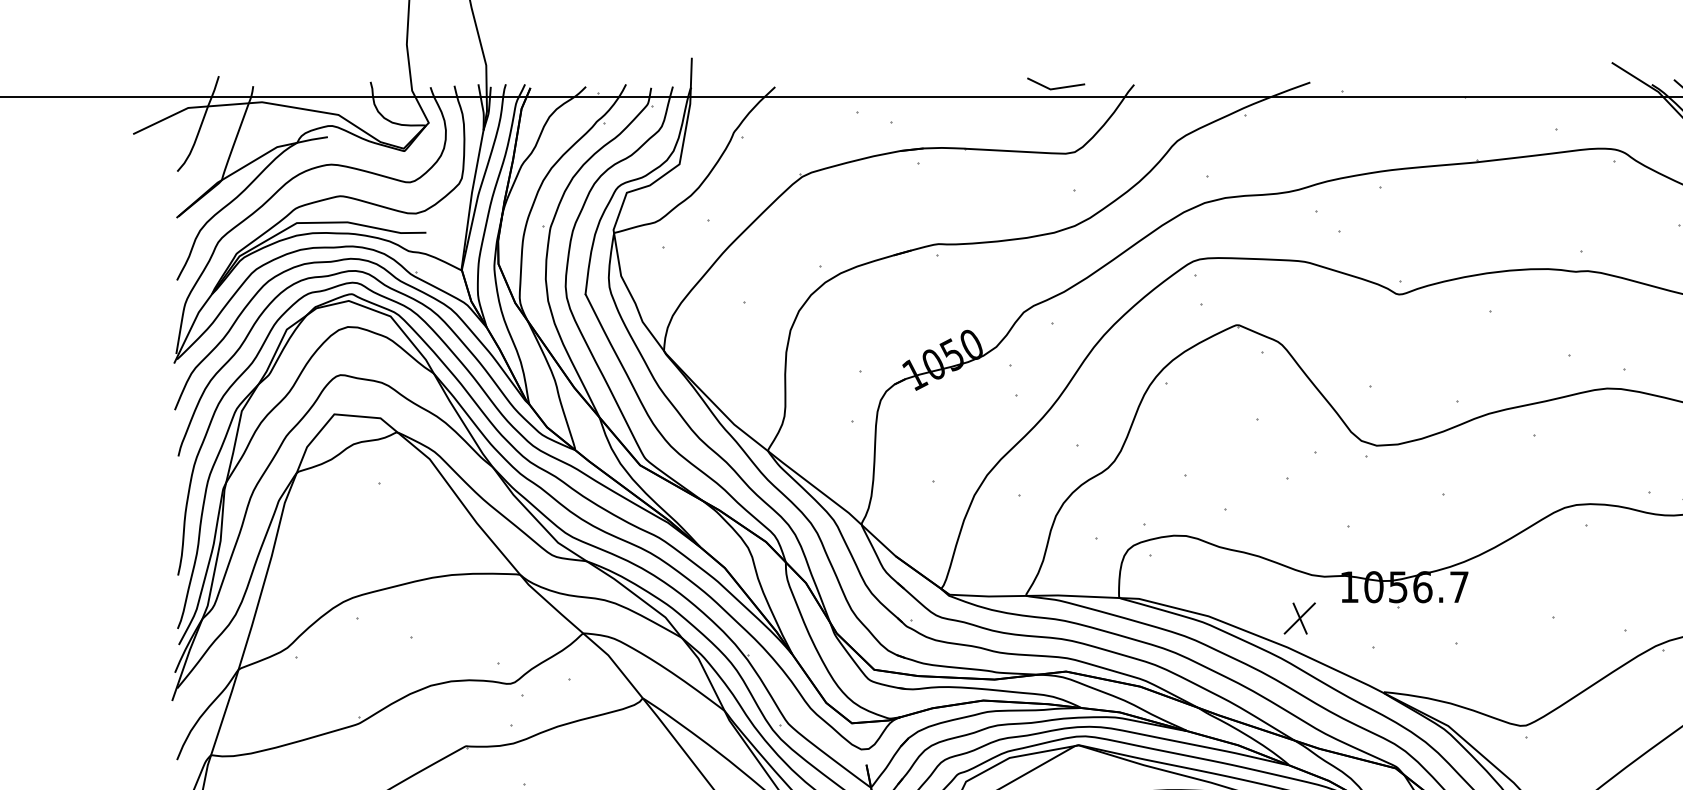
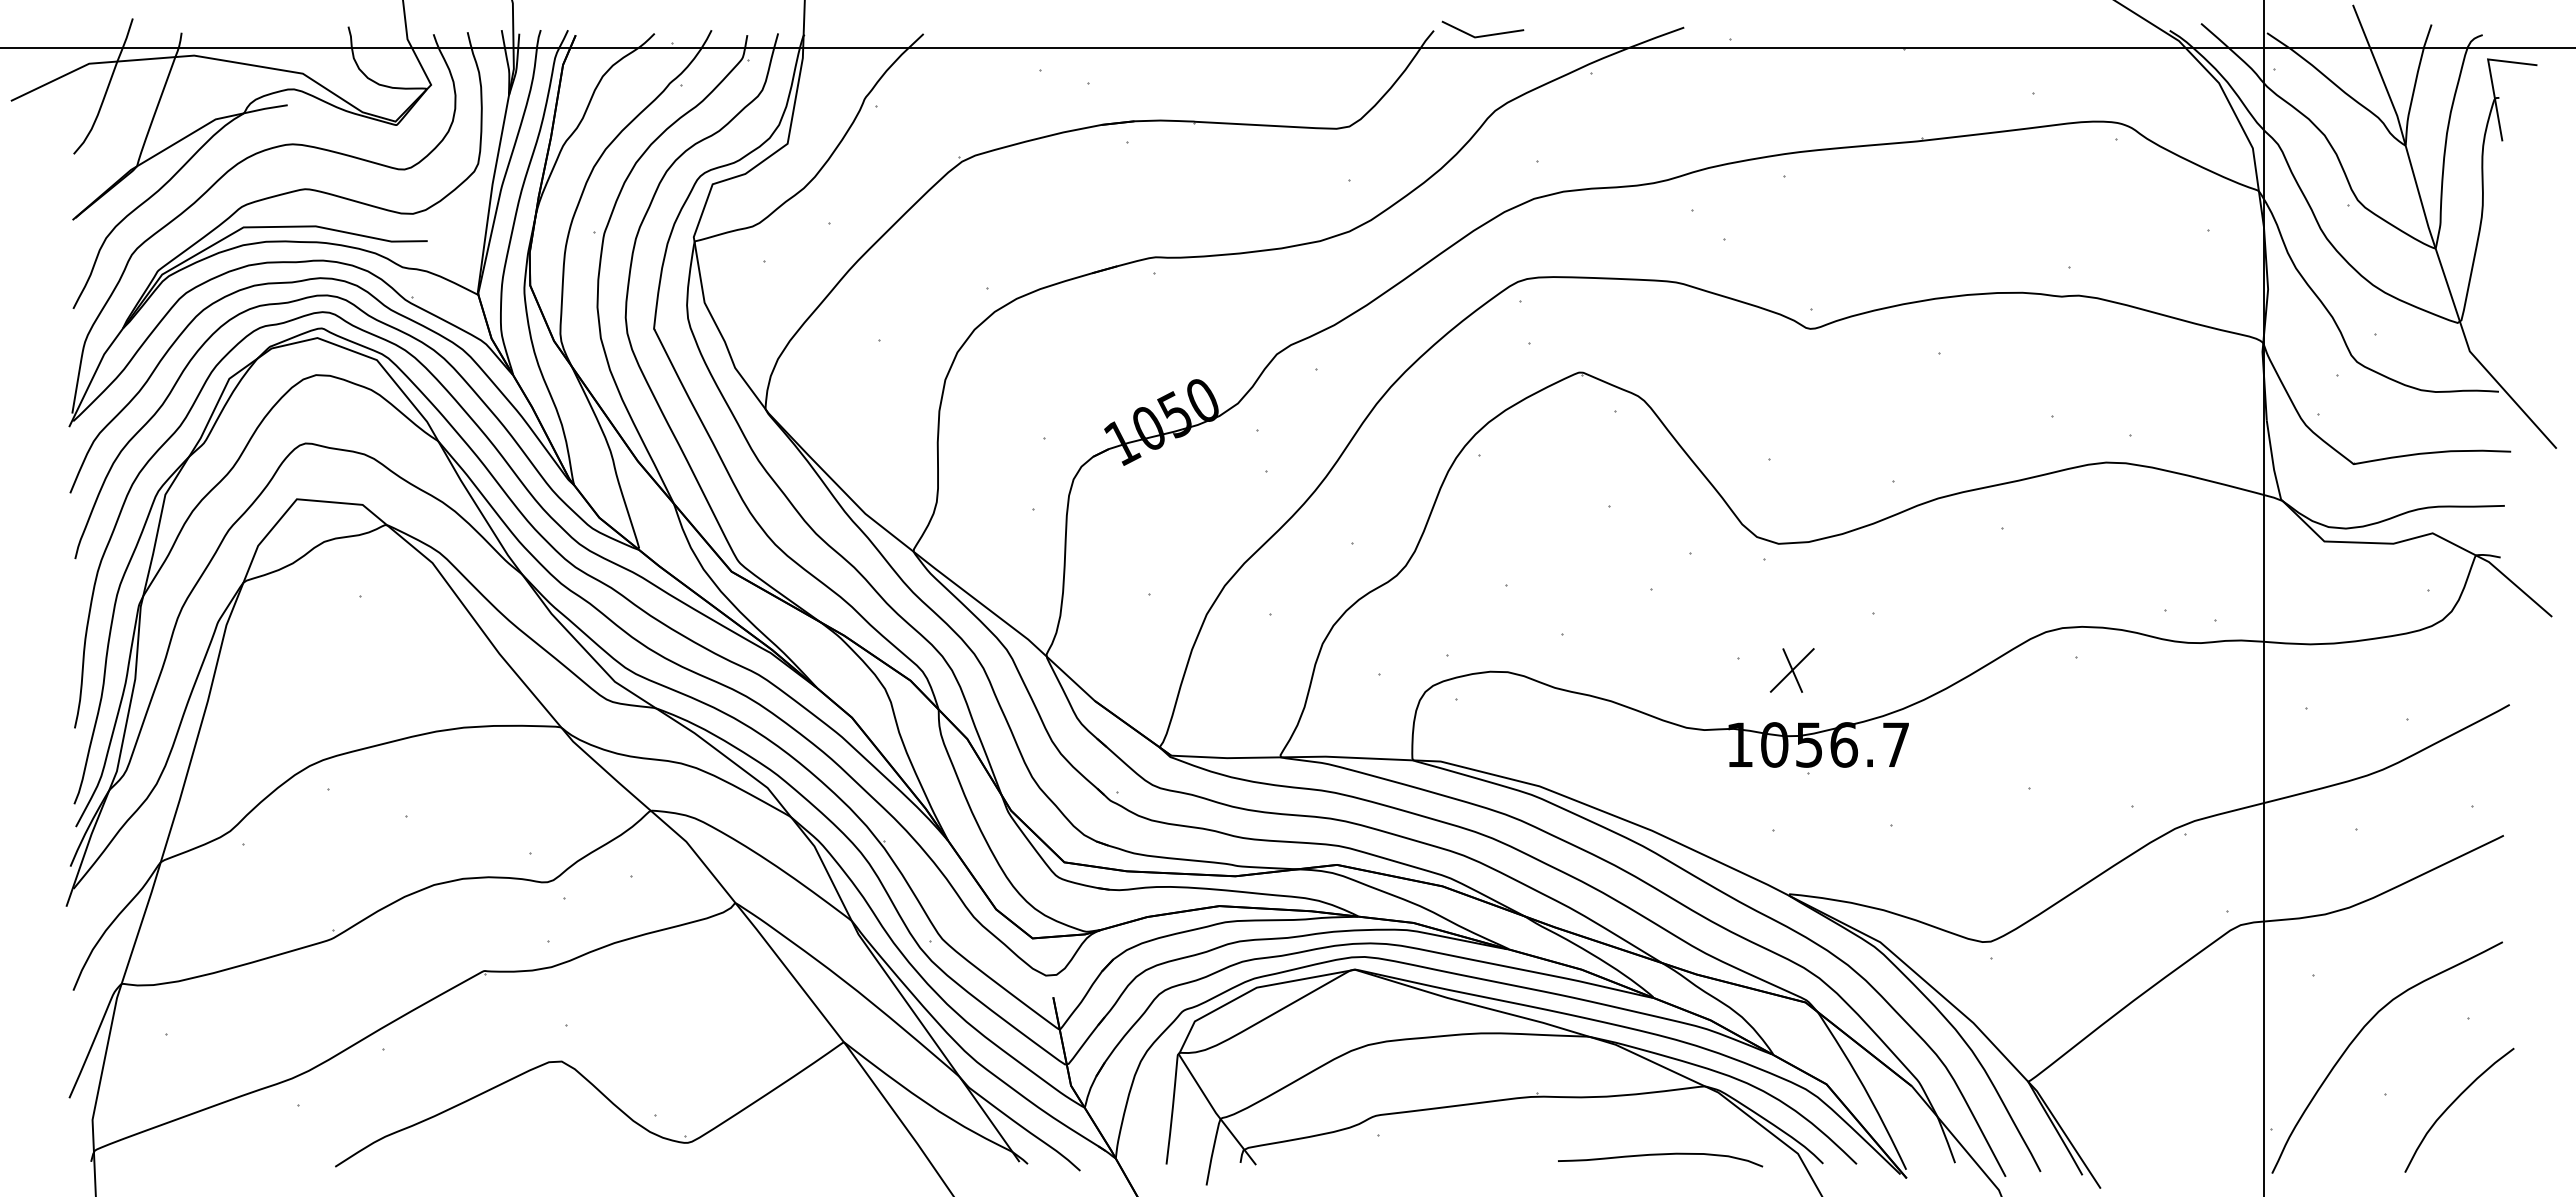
line: (1055, 88) -> (1482, 35), moved
part: (1299, 618) -> (1791, 670), moved

